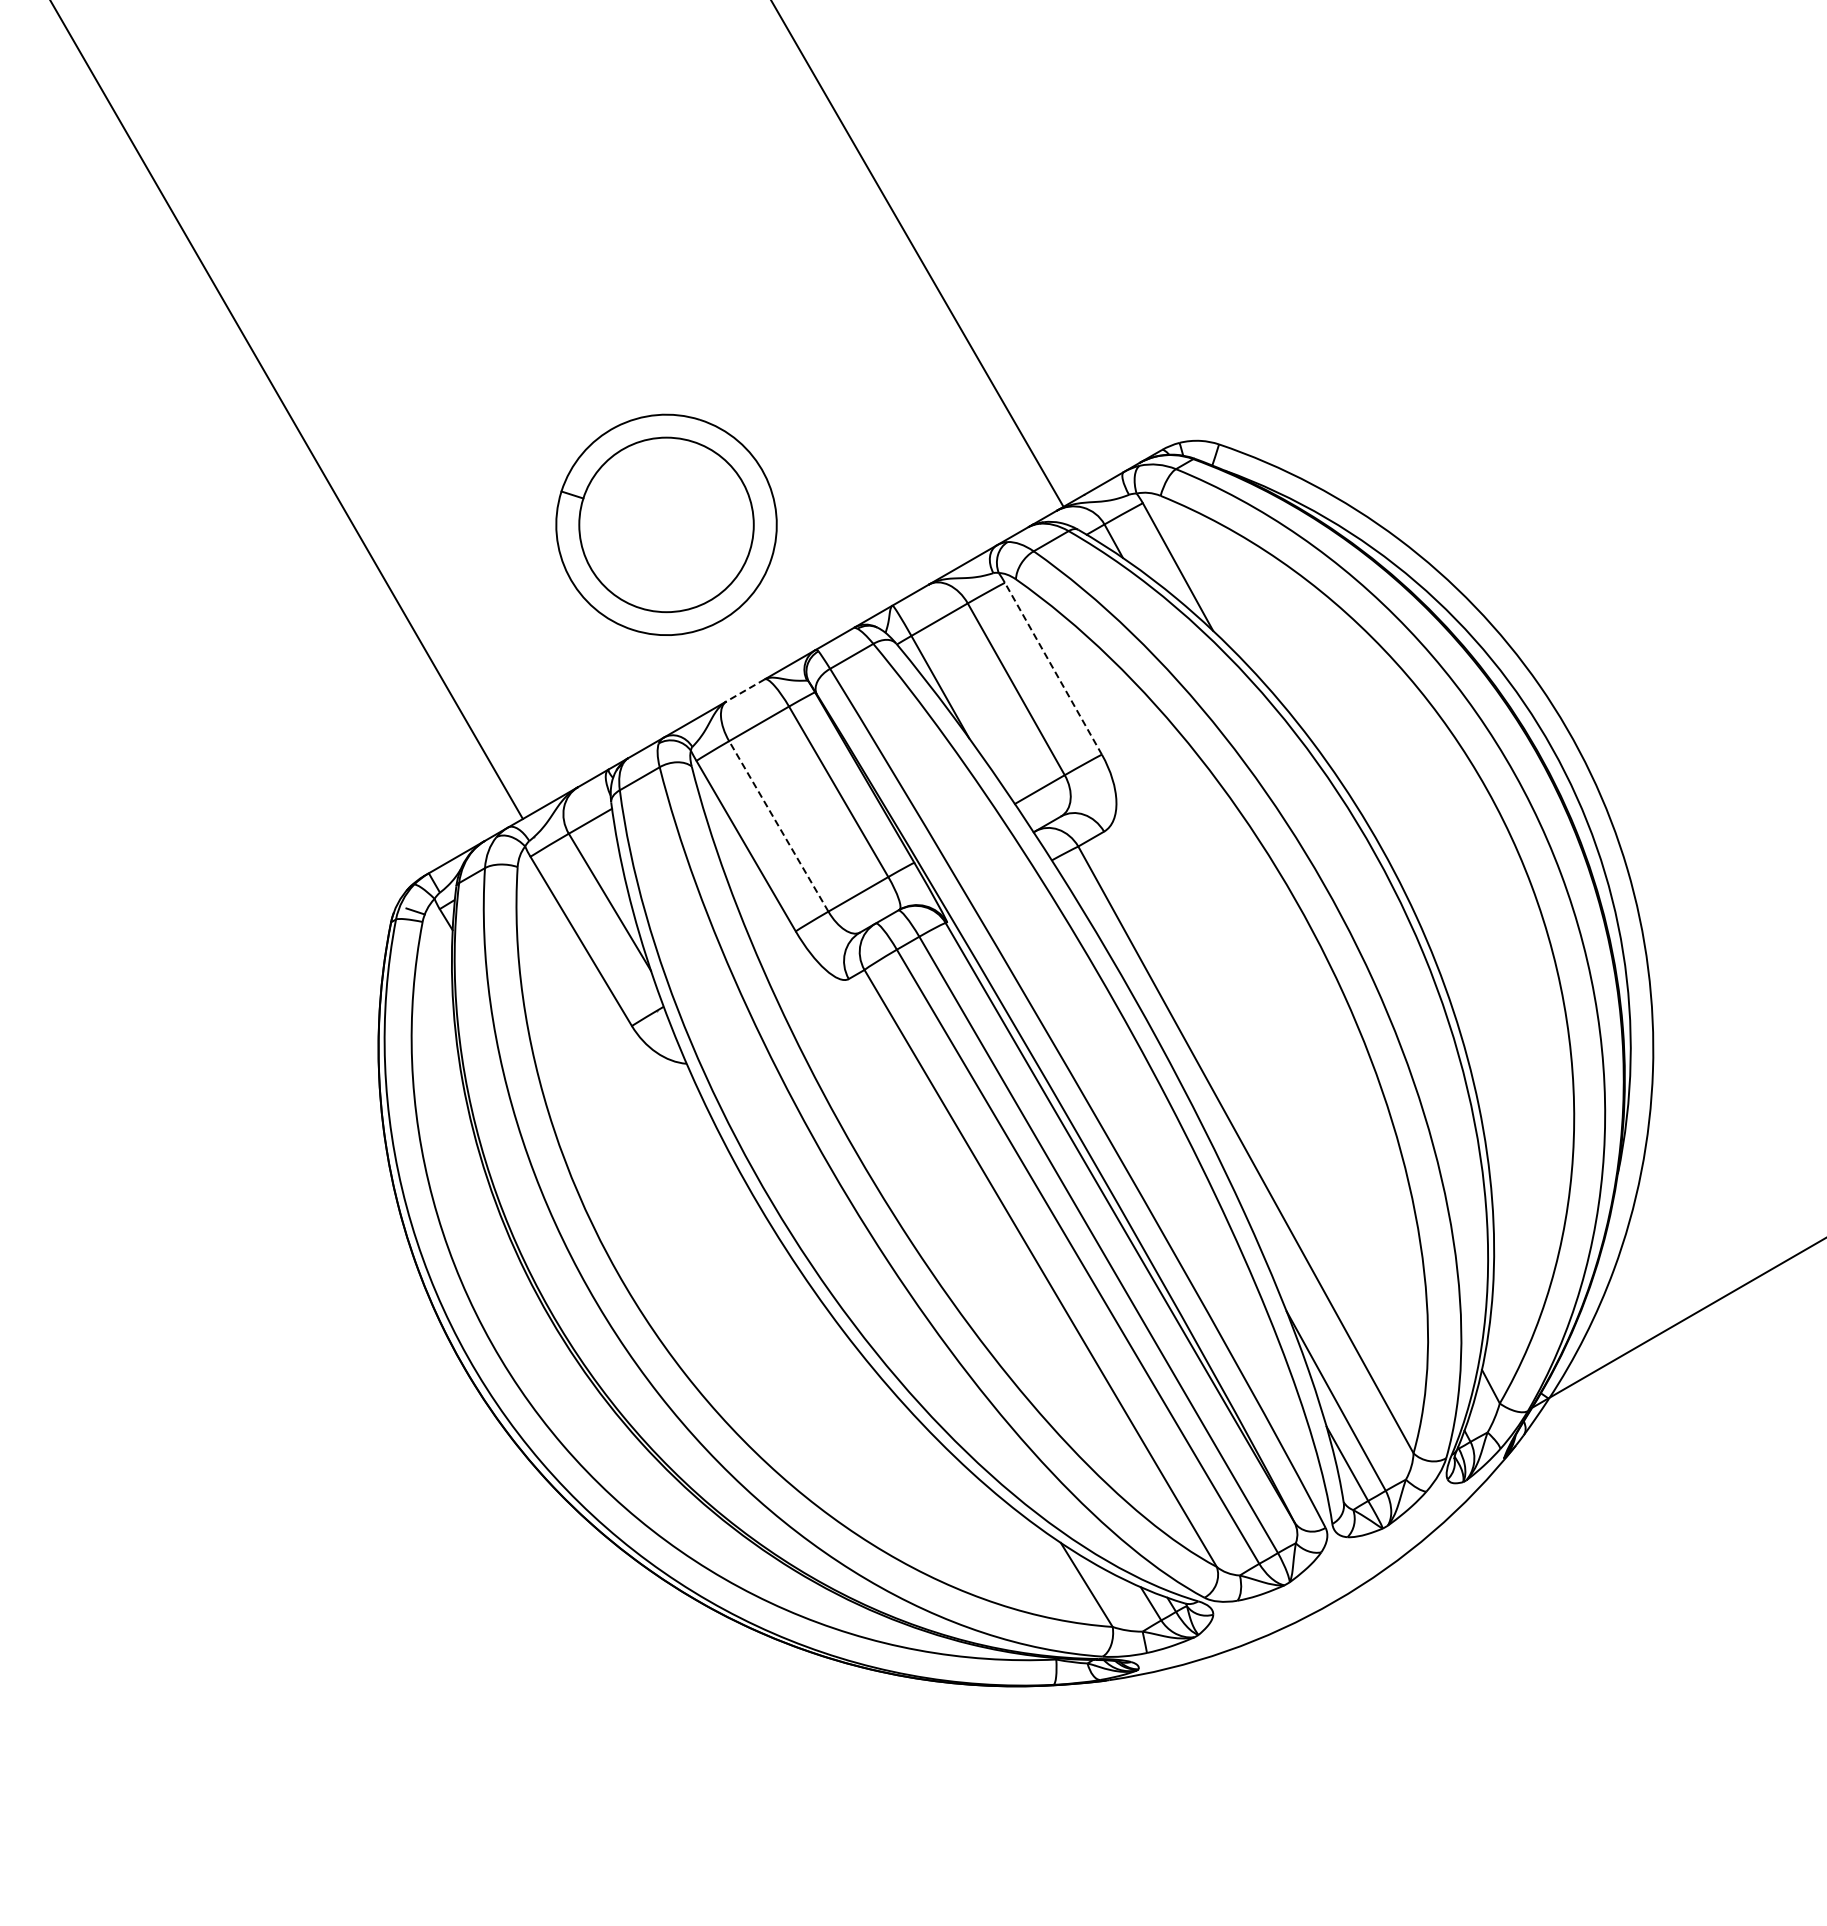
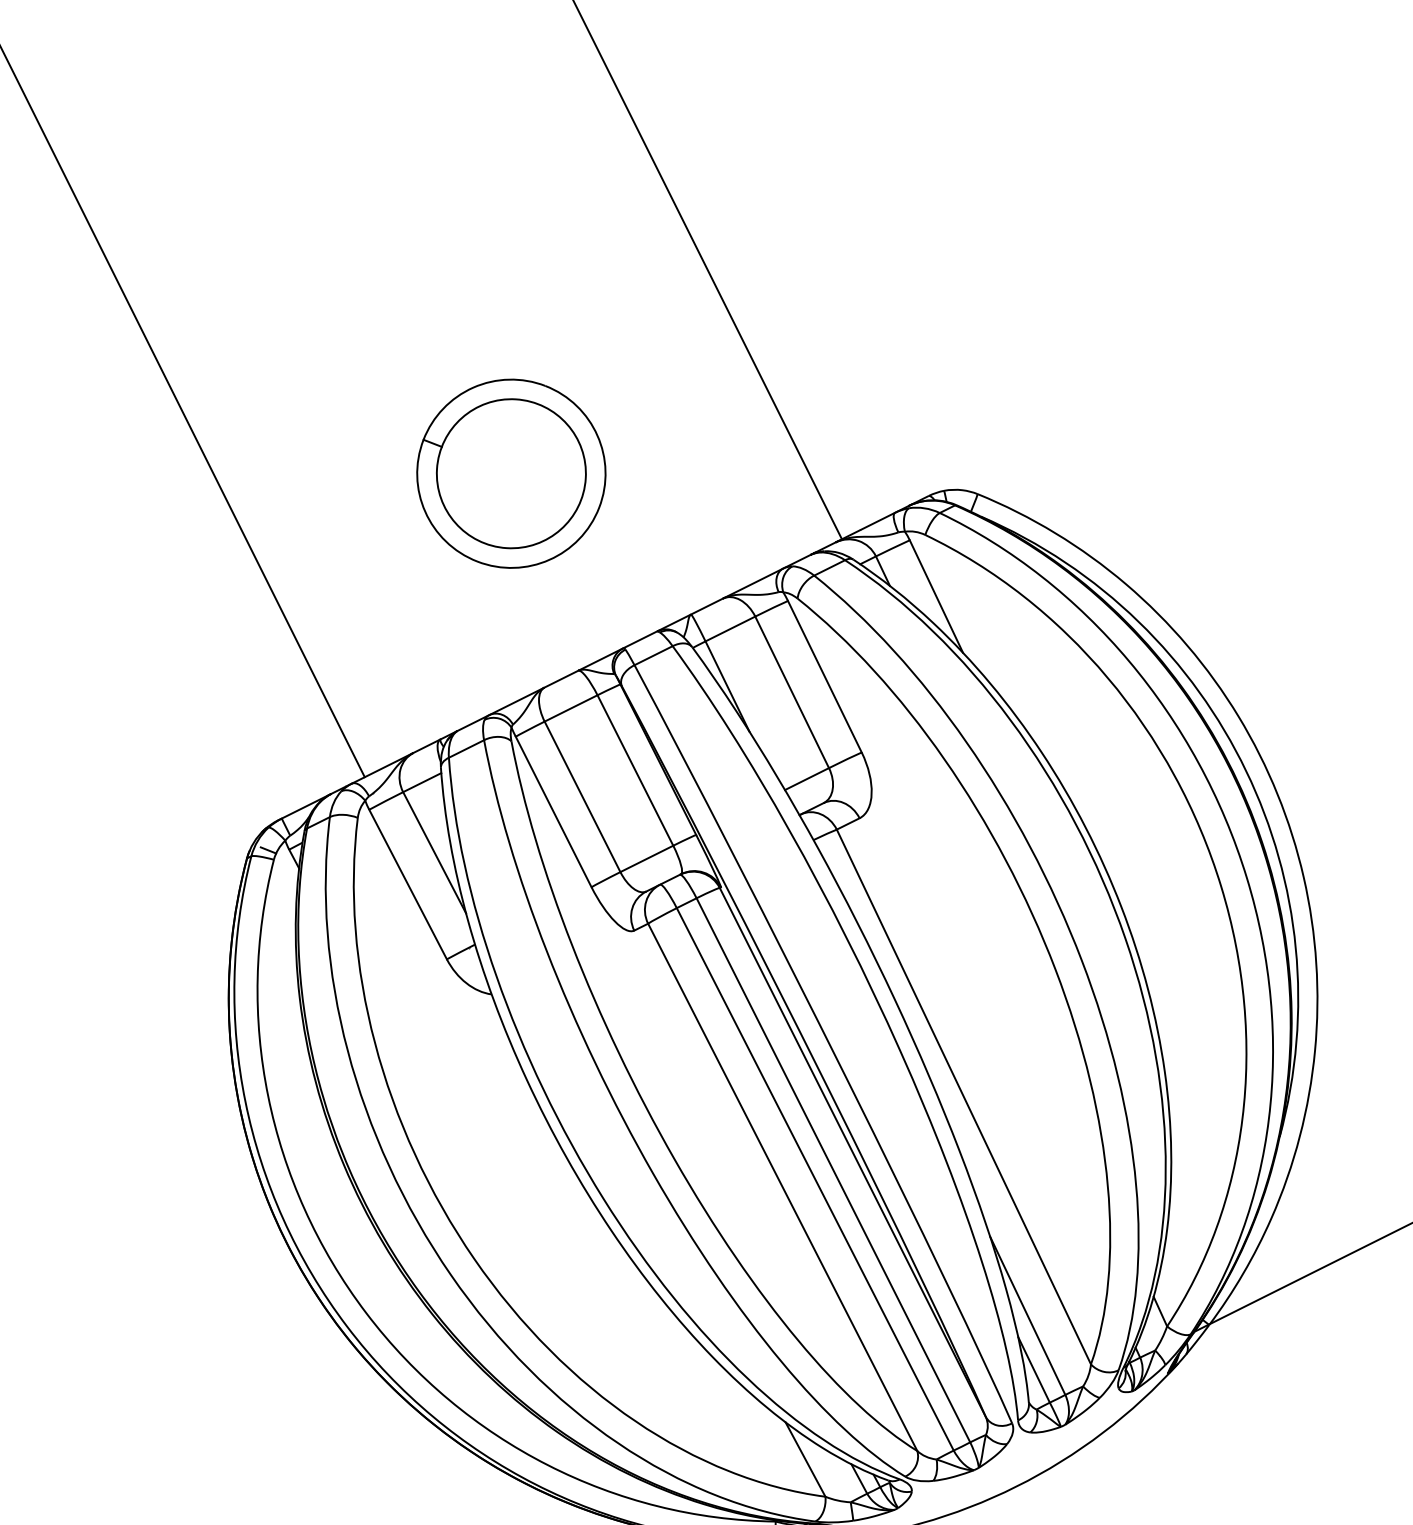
part: (666, 524) -> (511, 473), moved
line: (1053, 668) -> (824, 676), dashed -> solid
line: (745, 690) -> (561, 679), dashed -> solid
line: (778, 826) -> (582, 796), dashed -> solid

